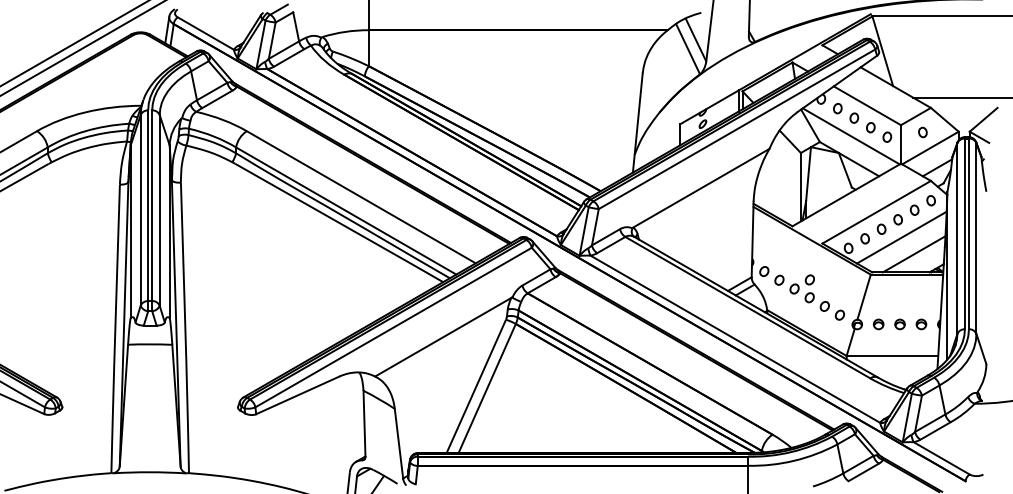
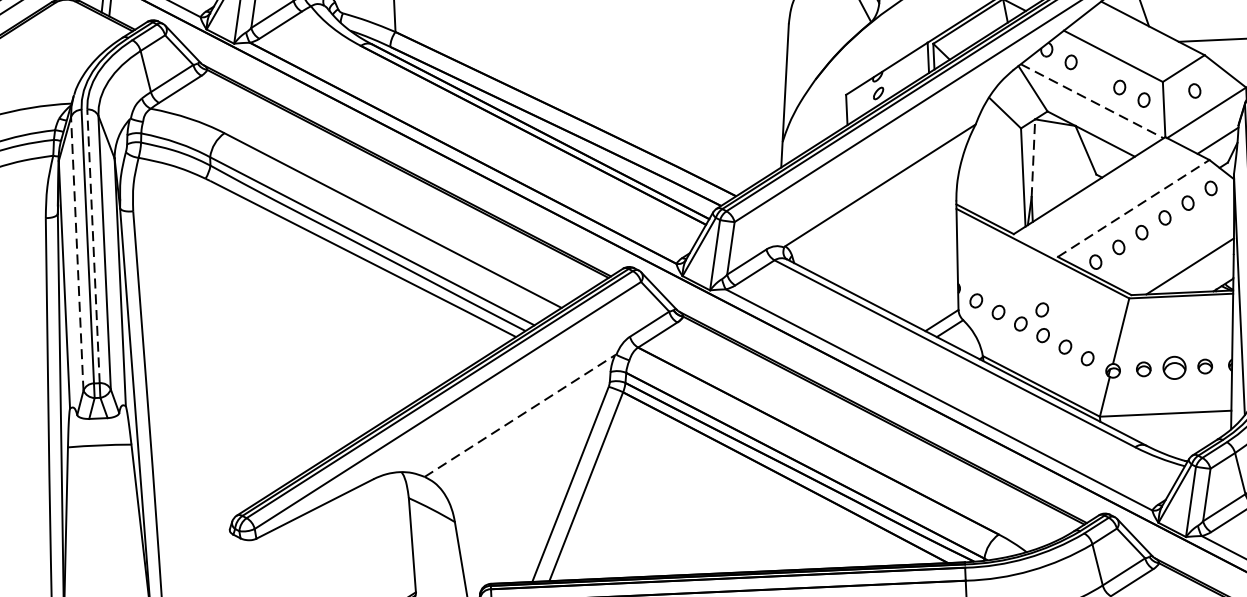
part: (854, 117) -> (1095, 73), removed
line: (851, 136) -> (1092, 101), solid -> dashed
line: (808, 173) -> (1033, 157), solid -> dashed
line: (152, 205) -> (93, 245), solid -> dashed
line: (140, 209) -> (76, 252), solid -> dashed
line: (876, 212) -> (1133, 208), solid -> dashed
line: (901, 237) -> (1170, 243), removed
part: (899, 324) -> (1173, 368), size x1.6
line: (443, 337) -> (520, 416), solid -> dashed

